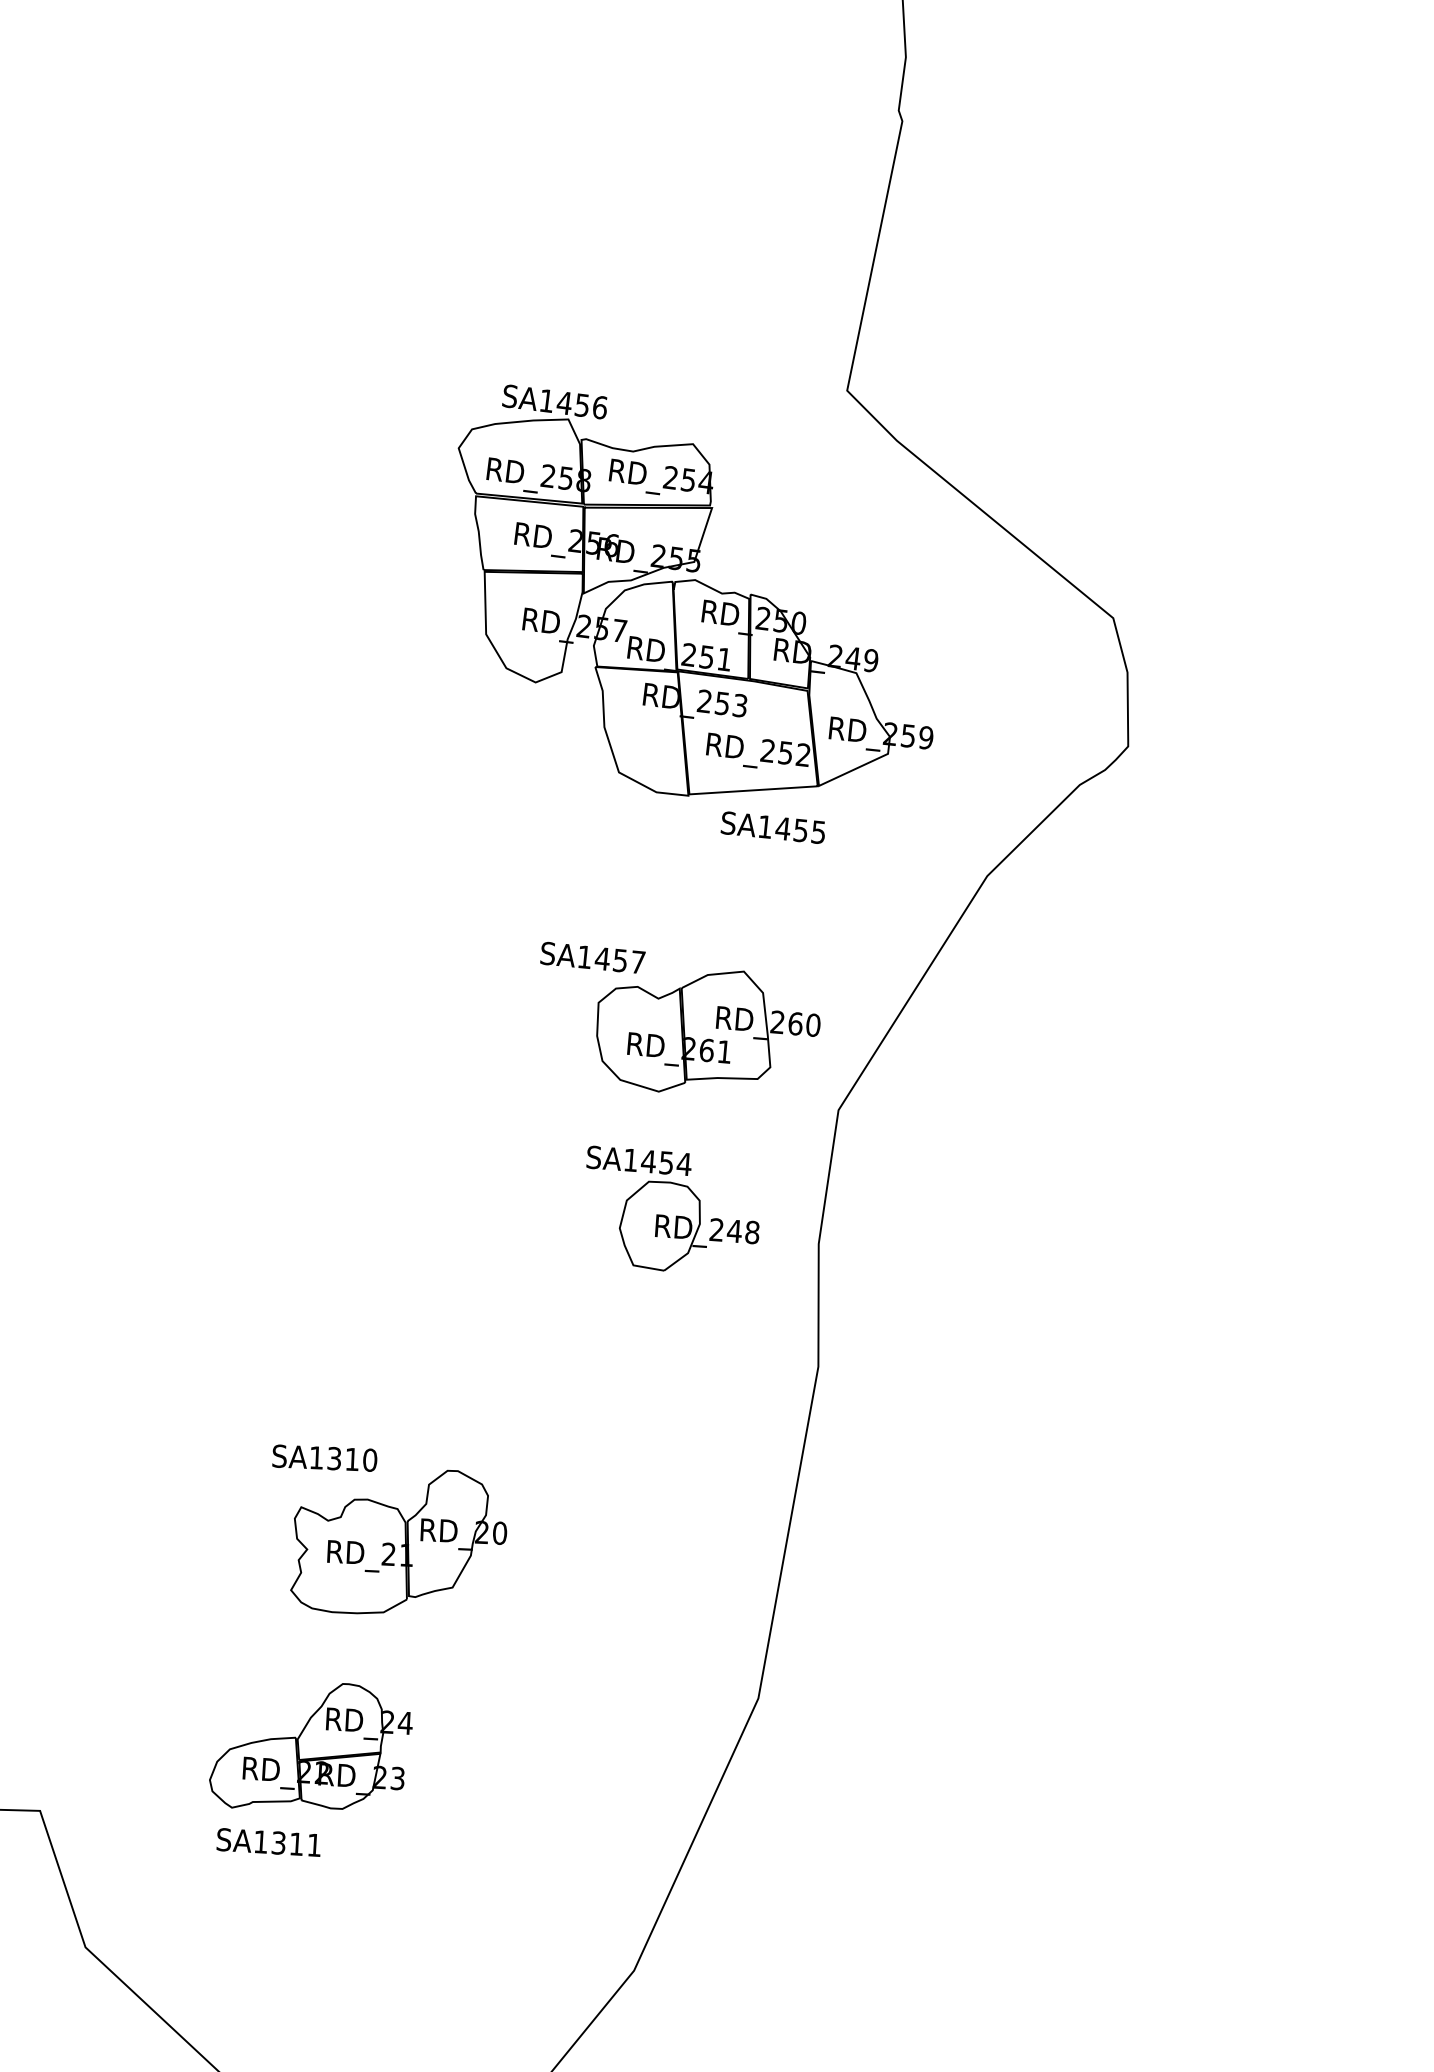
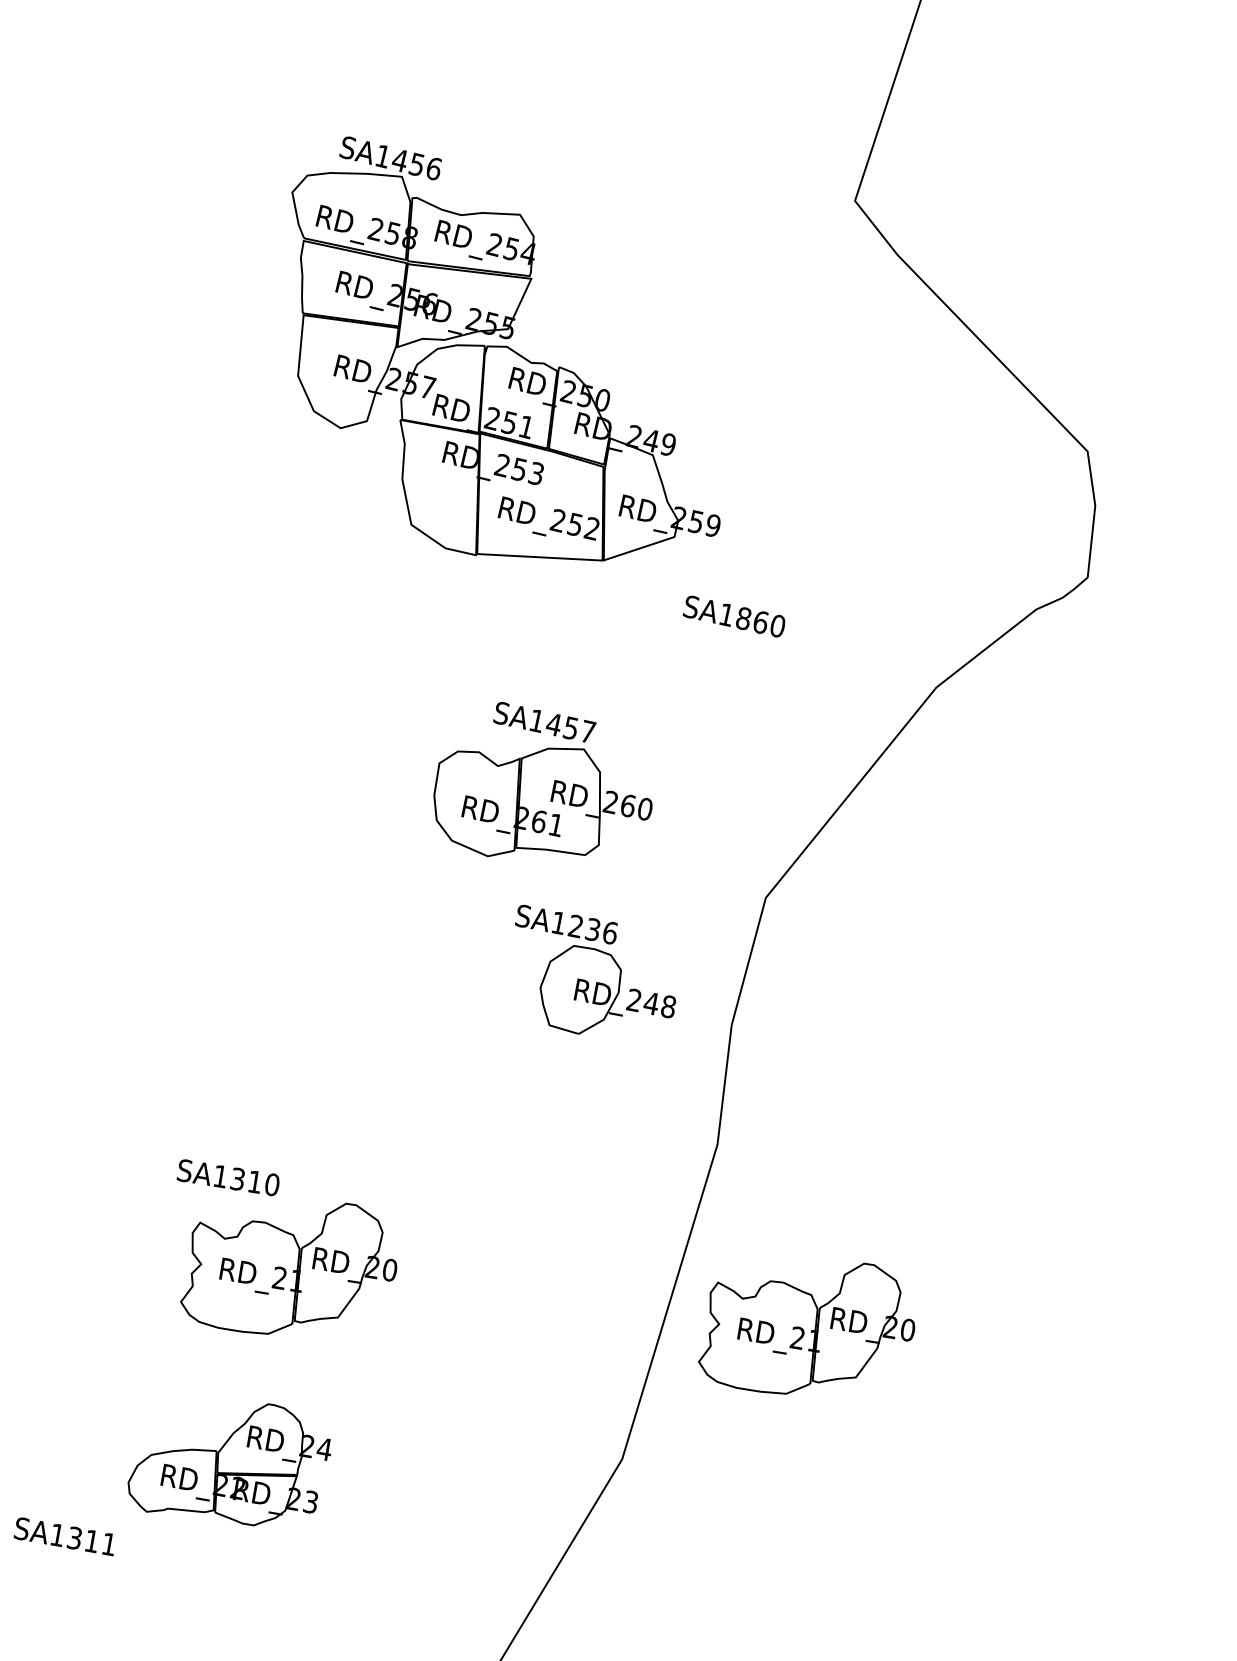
part: (695, 590) -> (506, 356), moved
text: (800, 830) -> (760, 622), SA1455 -> SA1860
part: (708, 1031) -> (542, 803), moved
text: (665, 1162) -> (592, 929), SA1454 -> SA1236
part: (932, 1541) -> (808, 1326), added
part: (310, 1746) -> (229, 1461), moved
text: (268, 1842) -> (64, 1536), moved

